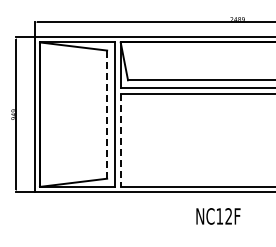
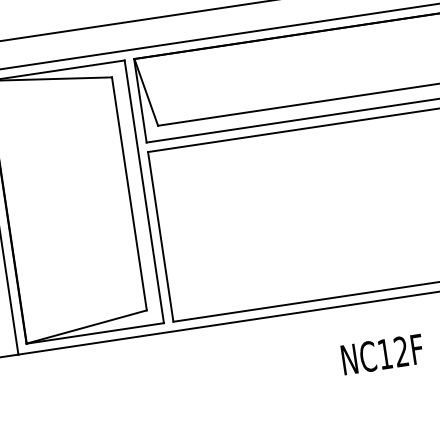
line: (107, 114) -> (129, 193), dashed -> solid
line: (120, 140) -> (160, 237), dashed -> solid
text: (218, 216) -> (382, 354), moved

